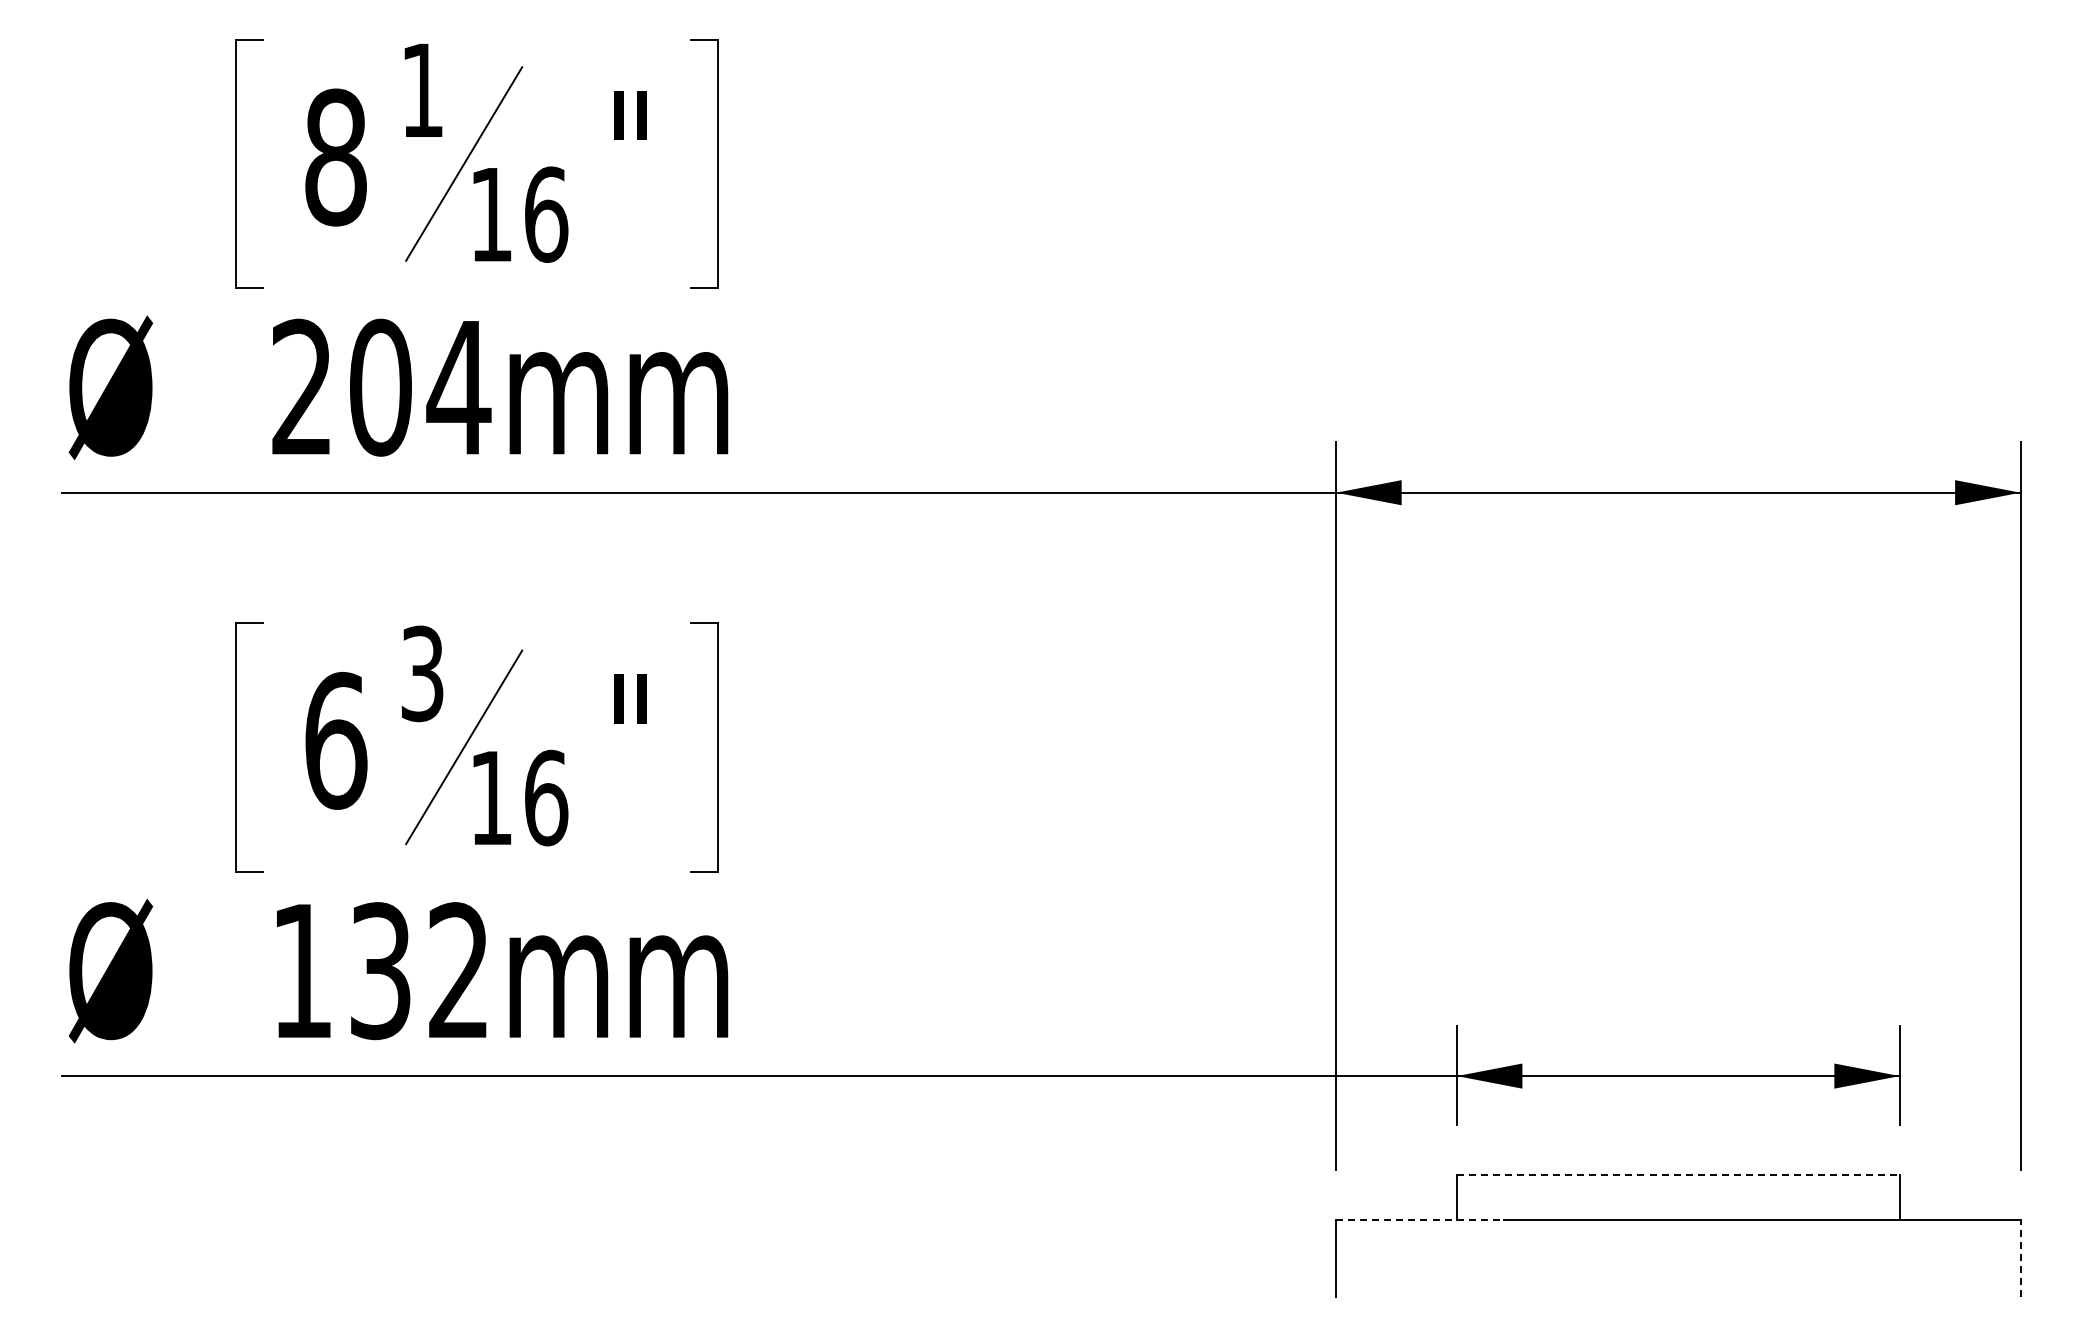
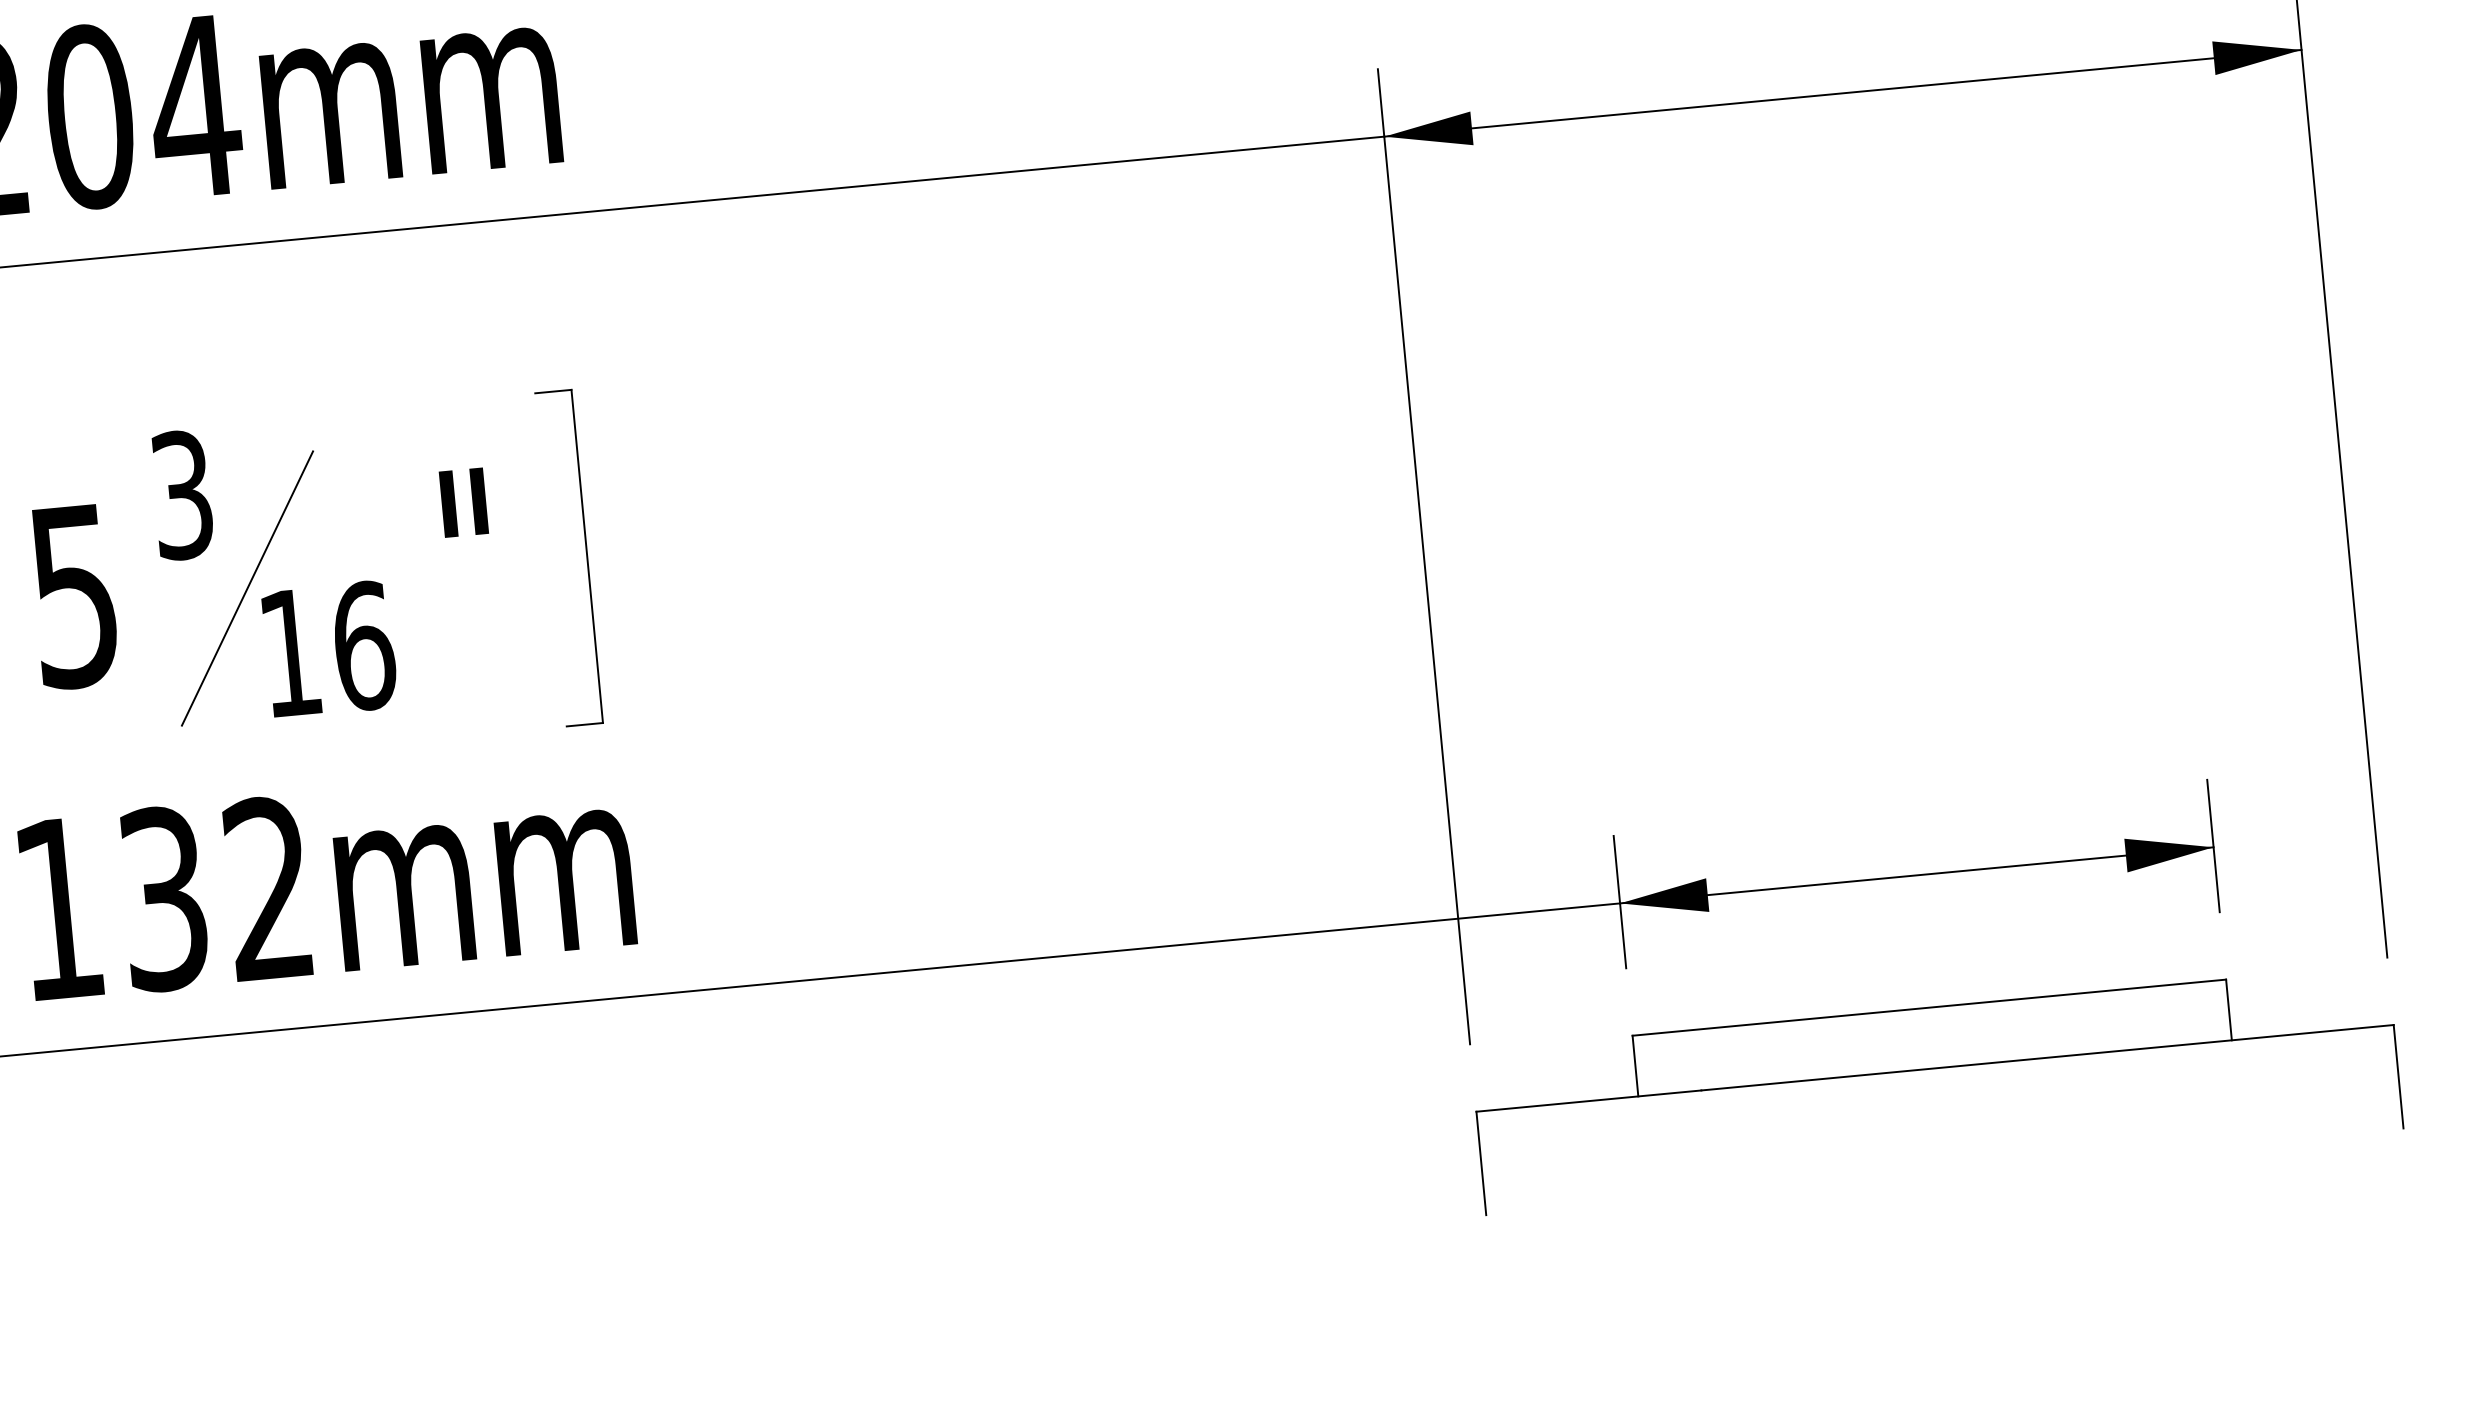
text: (336, 740) -> (75, 595), 6 -> 5
line: (1678, 1174) -> (1929, 1007), dashed -> solid
line: (1420, 1220) -> (1589, 1101), dashed -> solid
line: (2020, 1258) -> (2398, 1076), dashed -> solid

